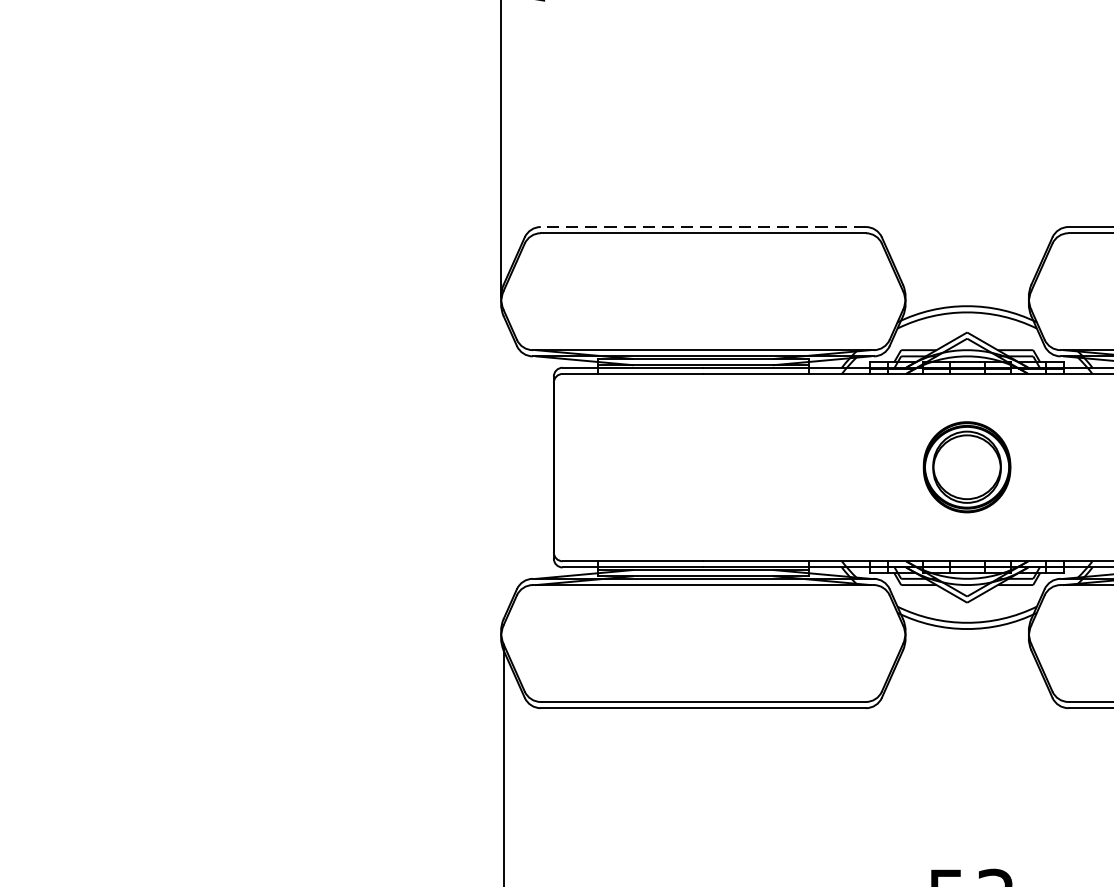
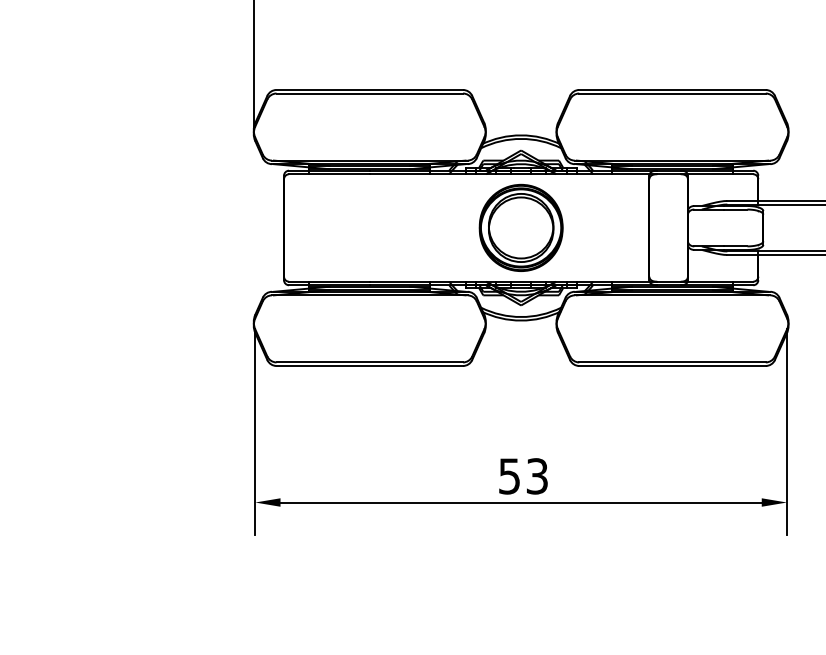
line: (702, 226) -> (369, 89), dashed -> solid
part: (966, 466) -> (520, 227), size x1.67

